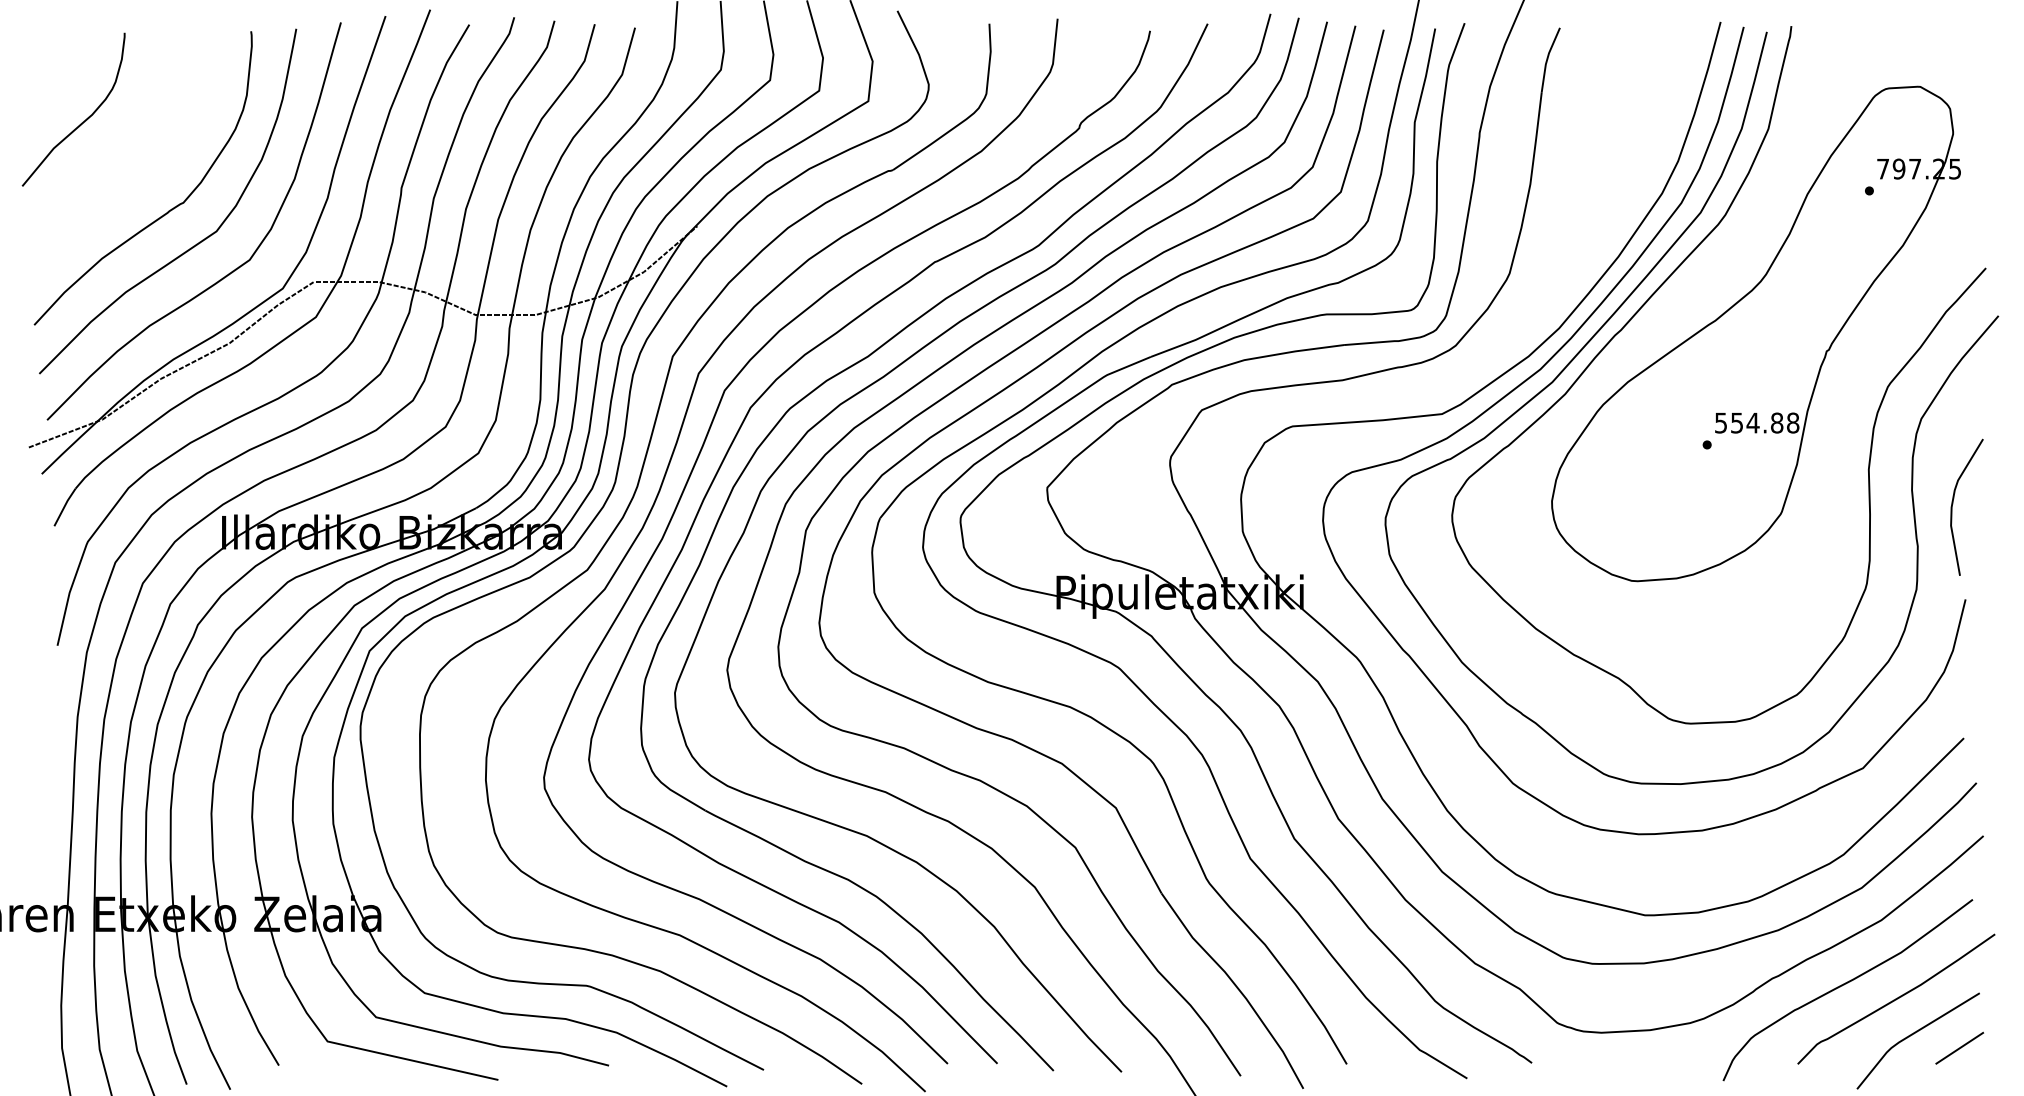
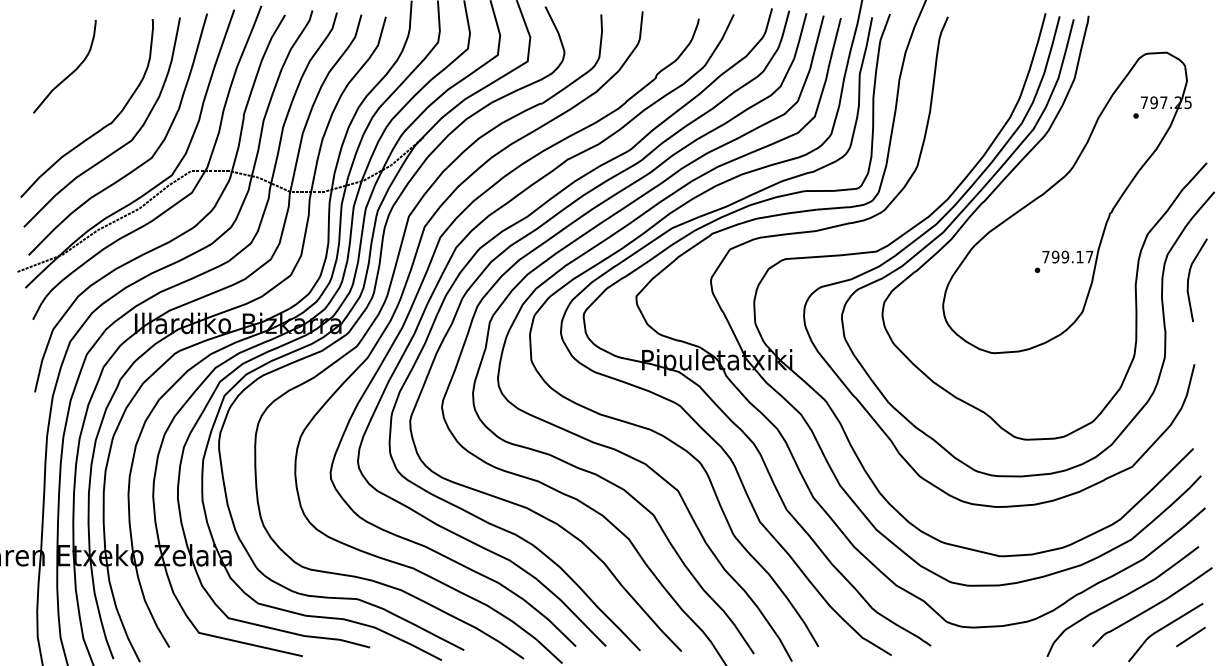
curve: (84, 119) -> (71, 72), moved
text: (1756, 422) -> (1067, 256), 554.88 -> 799.17
curve: (1954, 506) -> (1189, 279), moved

